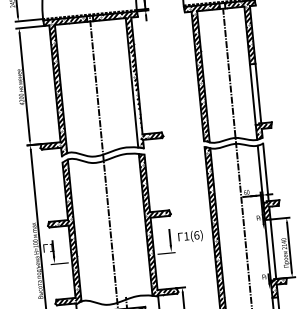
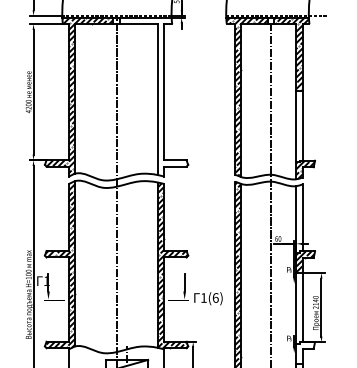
hatch: (127, 80) -> (153, 96), removed
text: (190, 236) -> (208, 298), moved
hatch: (279, 287) -> (305, 352), removed

